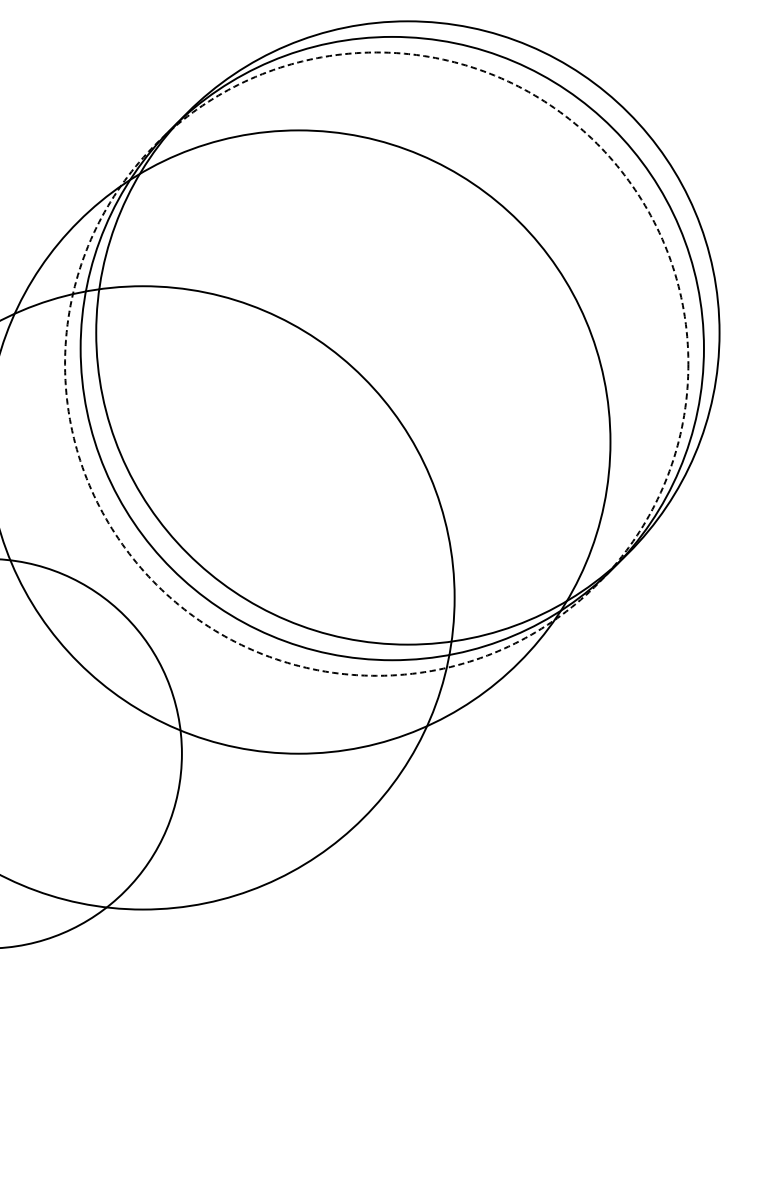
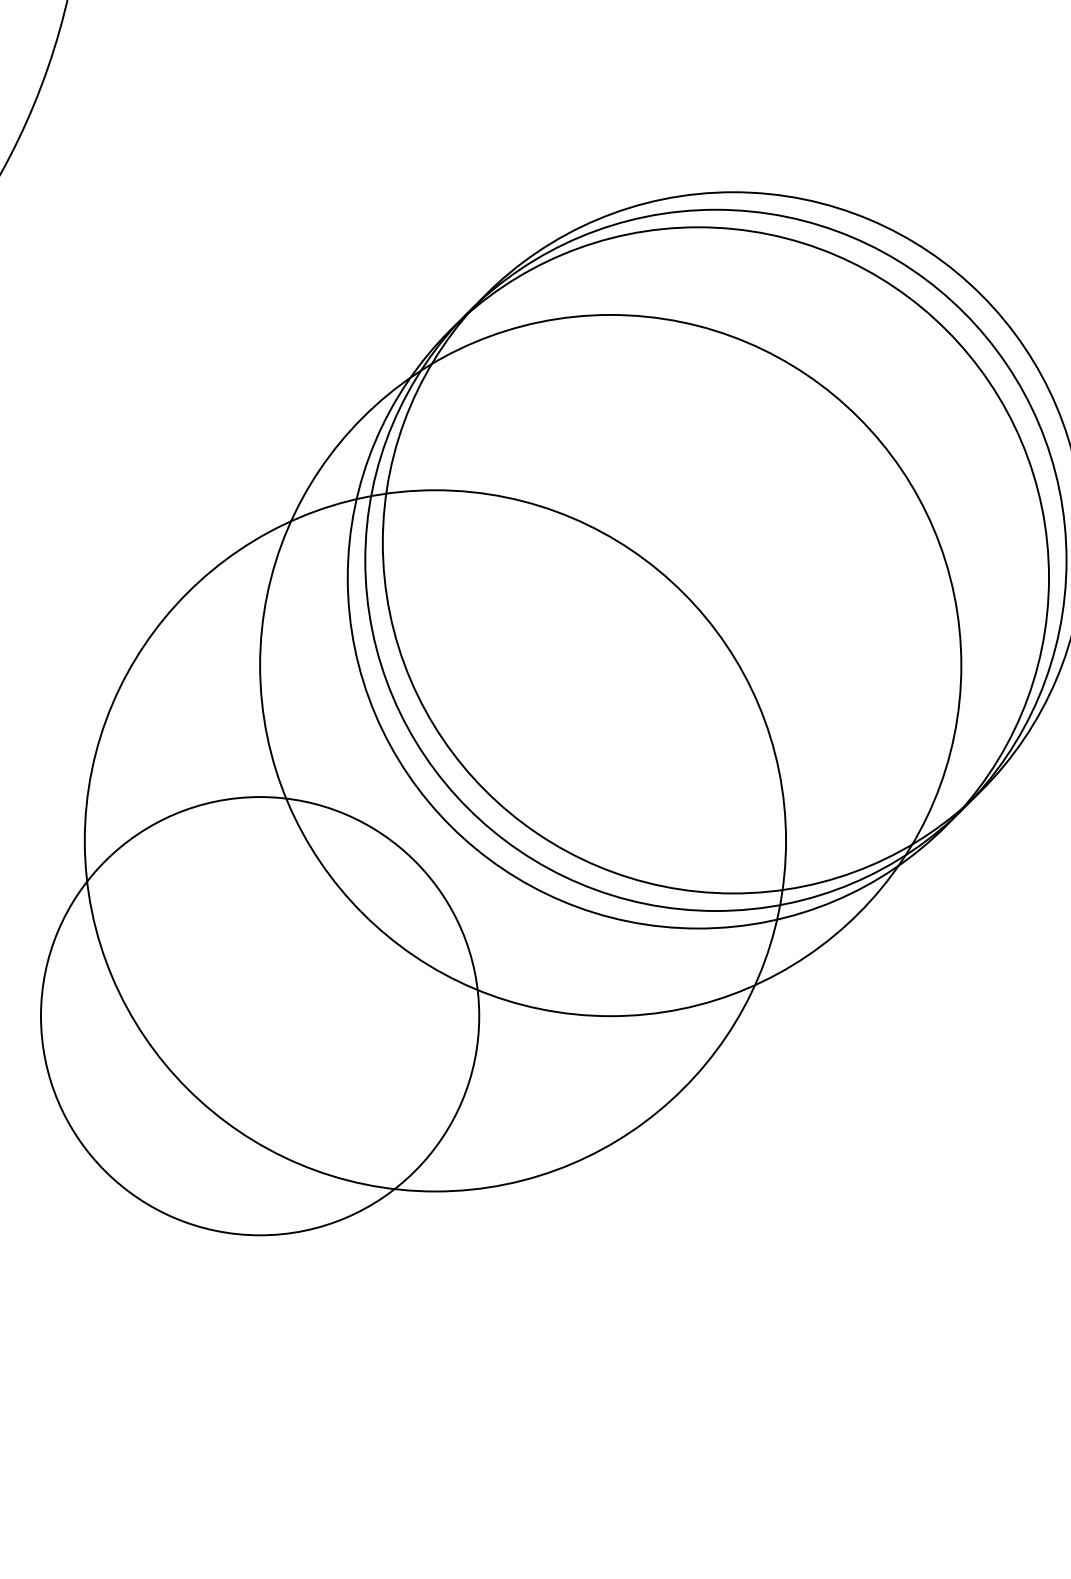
circle: (376, 363) -> (698, 577), dashed -> solid

